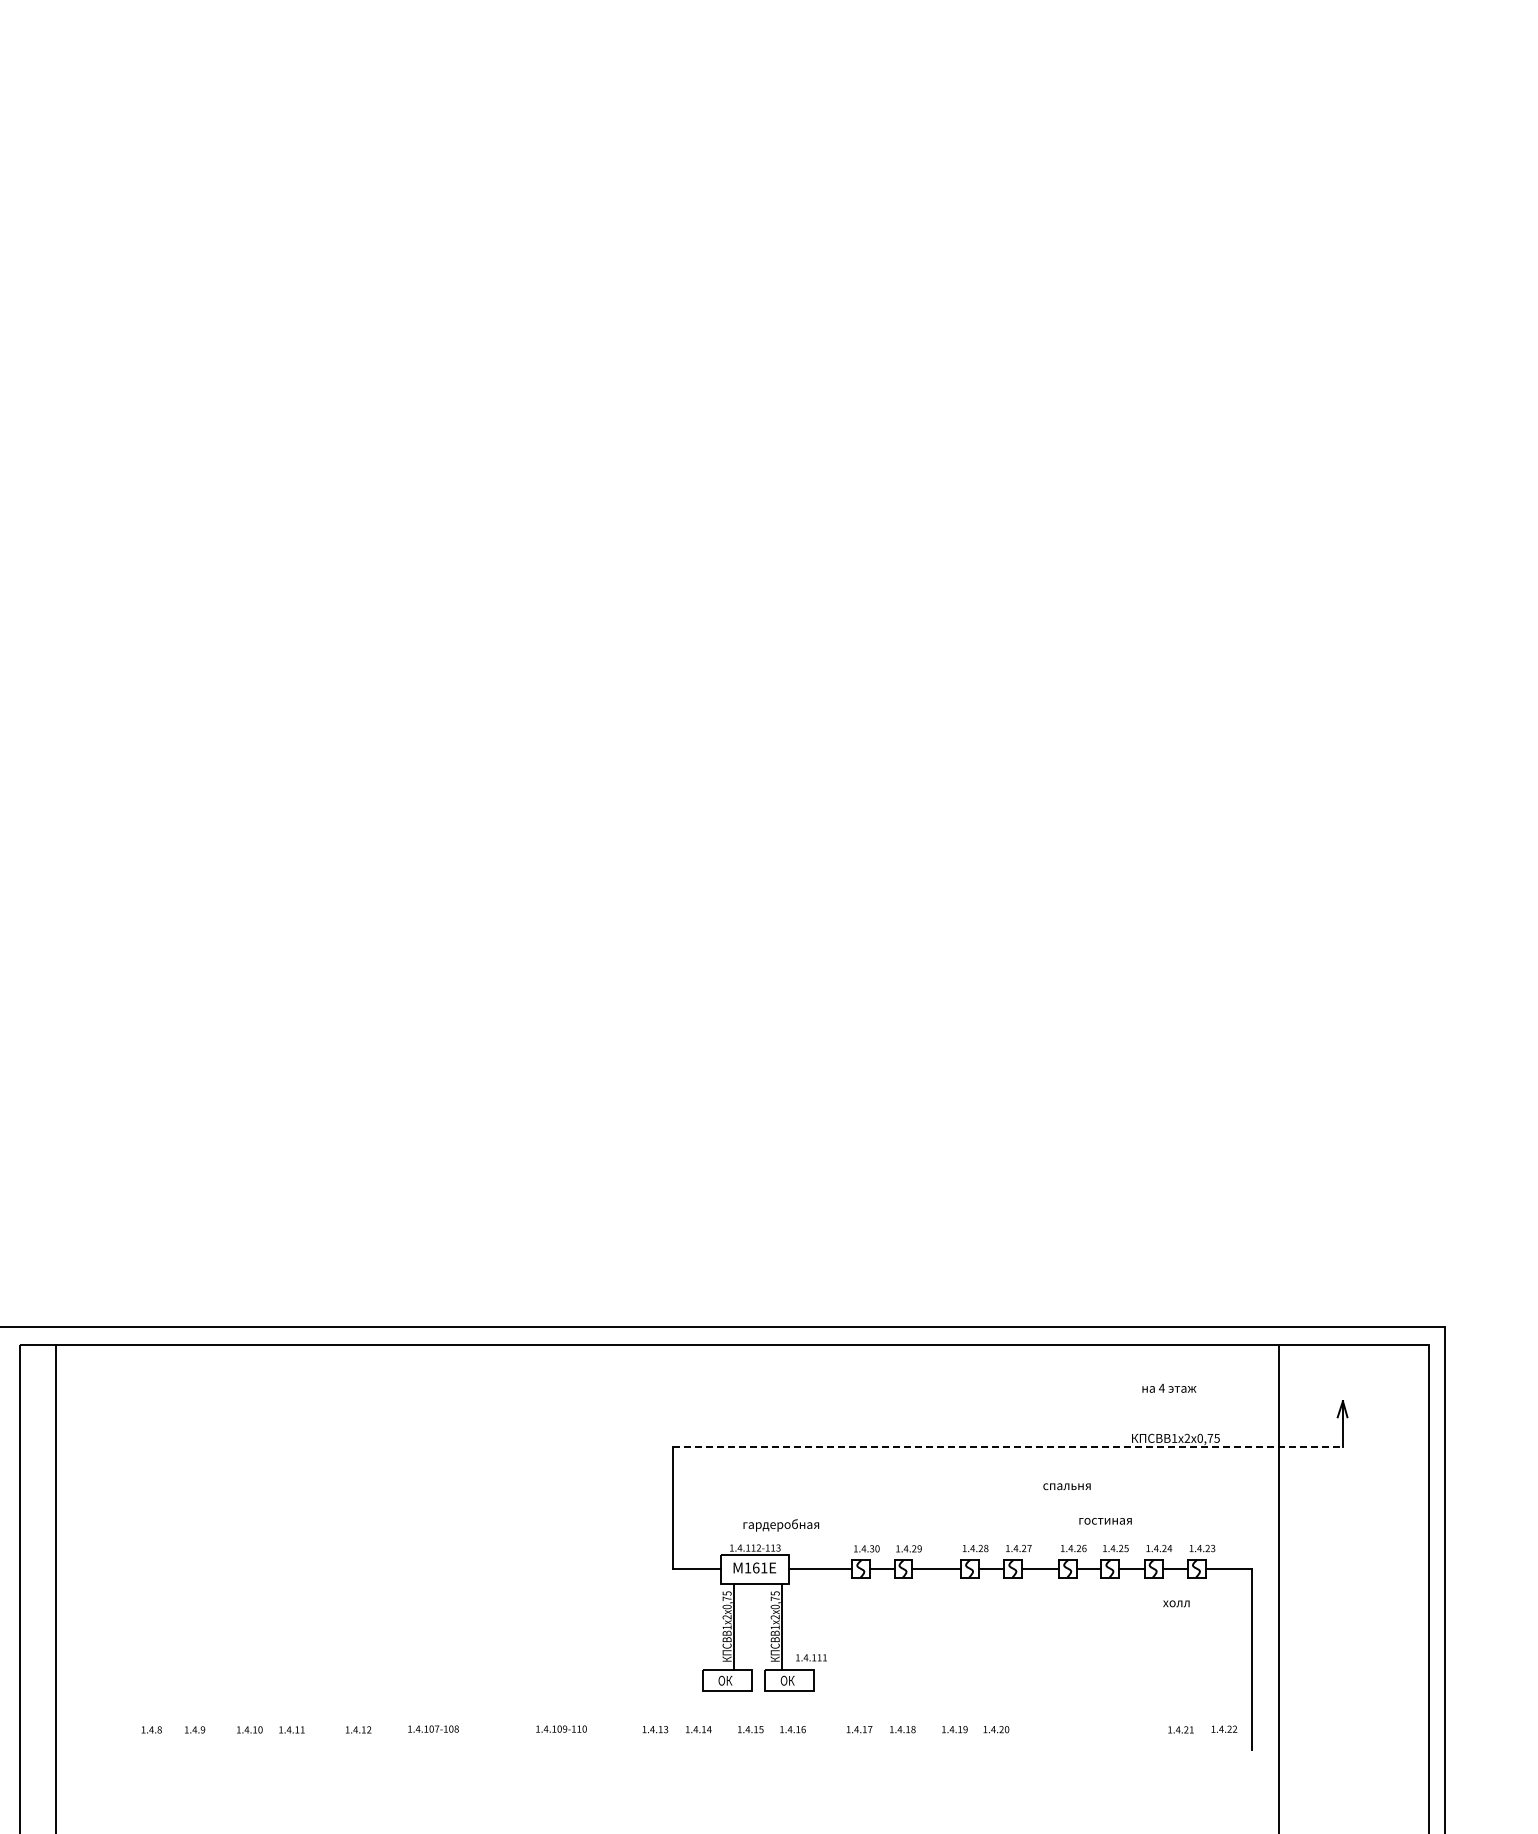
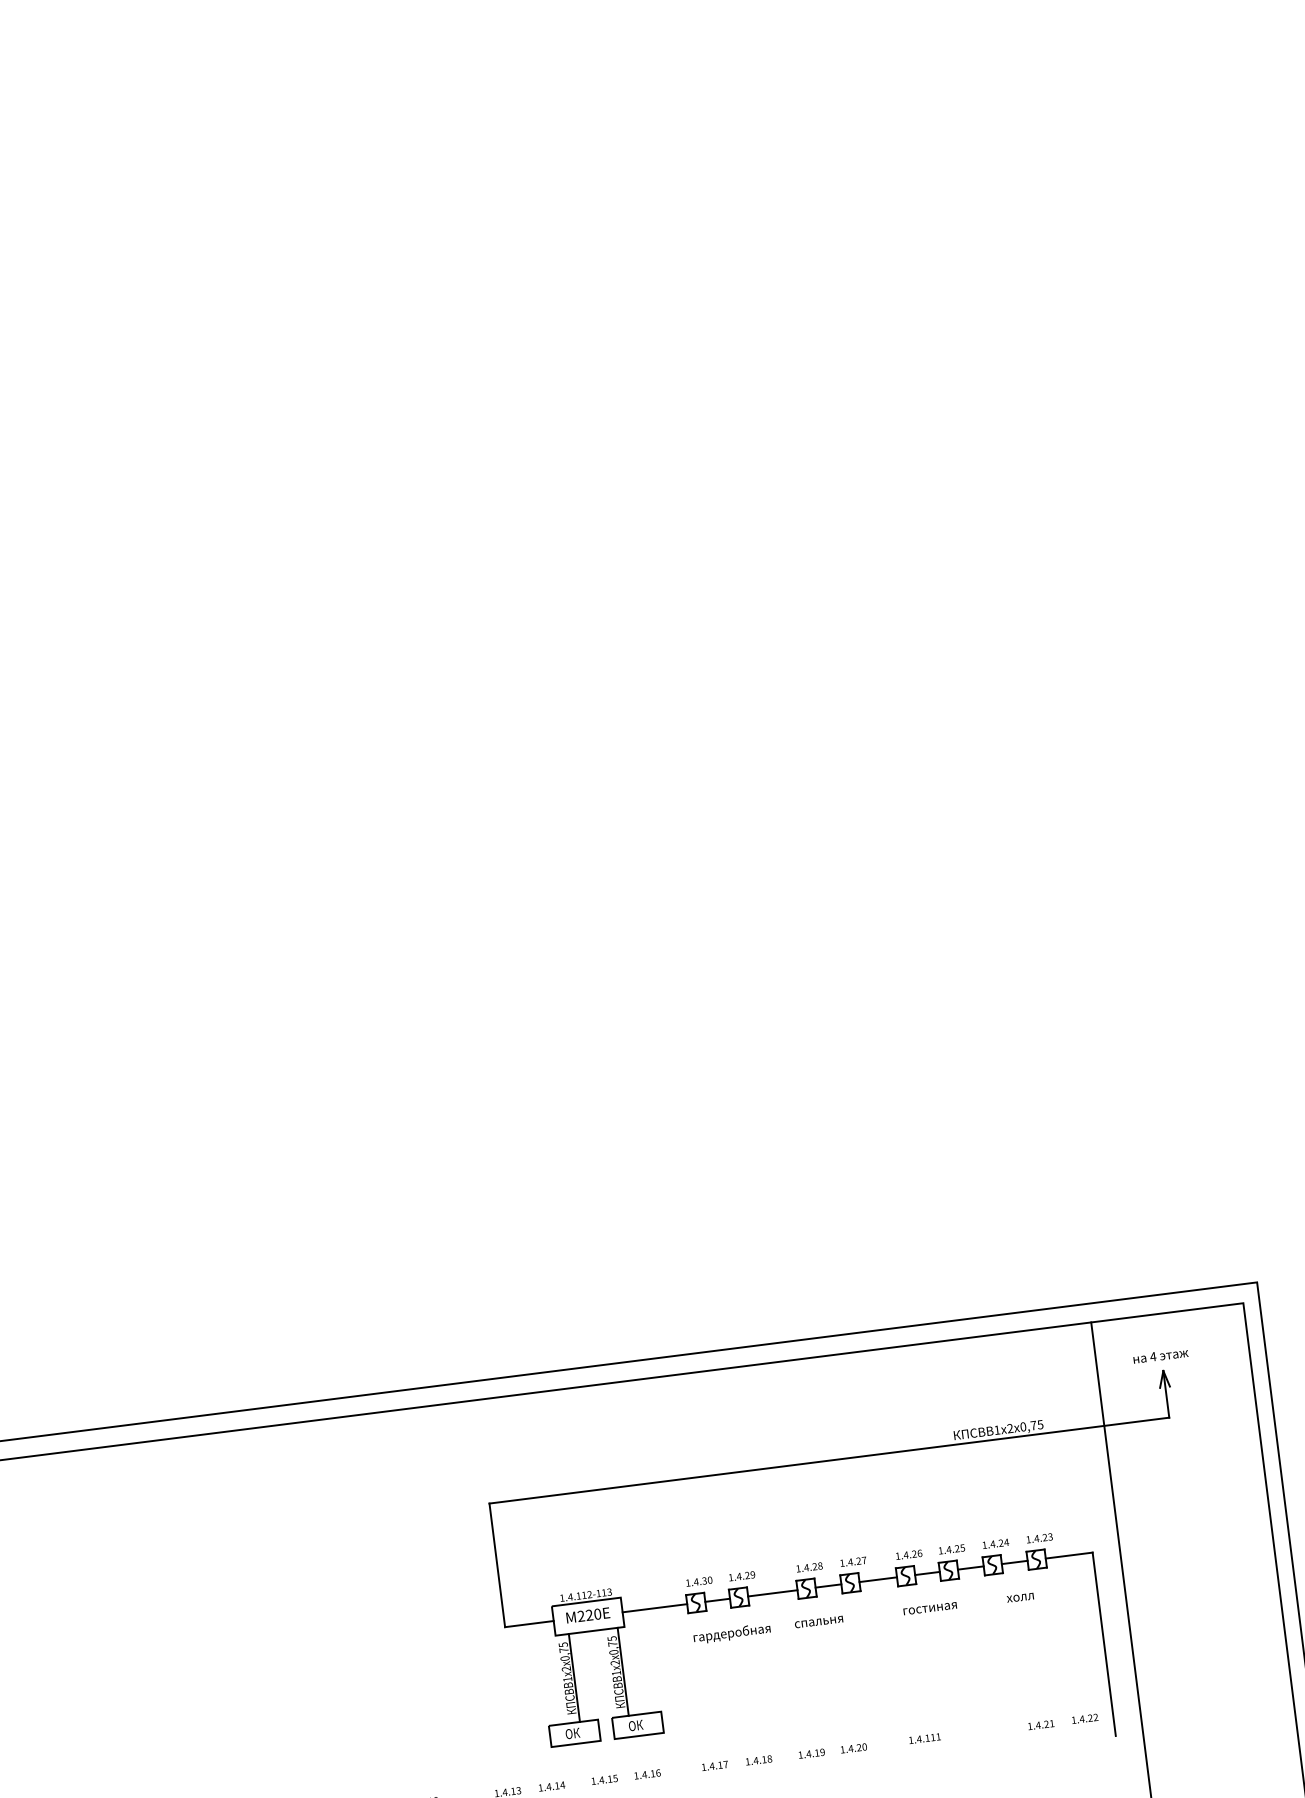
text: (1169, 1387) -> (1160, 1355), moved
line: (1008, 1447) -> (830, 1460), dashed -> solid
text: (1066, 1486) -> (818, 1621), moved
text: (1105, 1521) -> (930, 1608), moved
text: (781, 1525) -> (732, 1633), moved
text: (755, 1567) -> (588, 1614), 161 -> 220
text: (811, 1657) -> (924, 1738), moved

